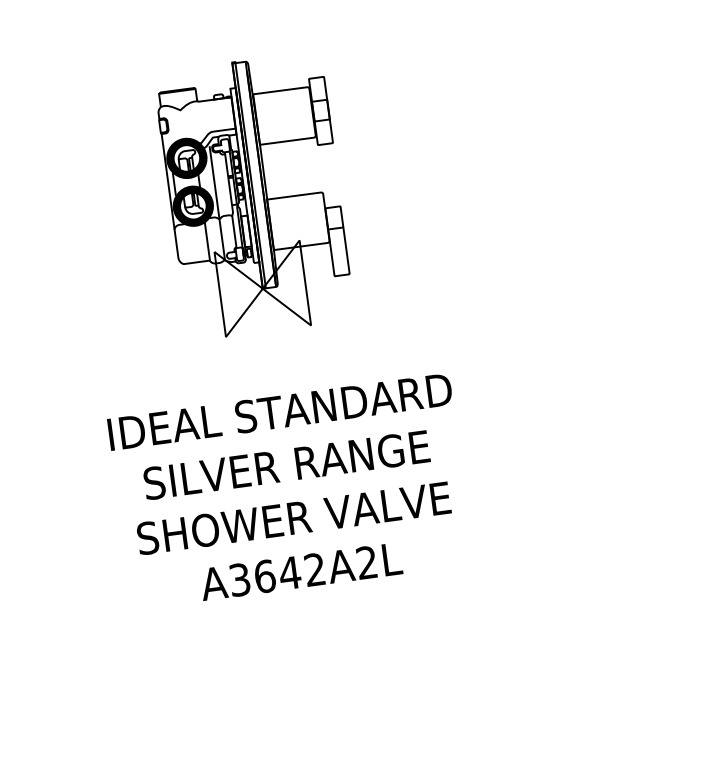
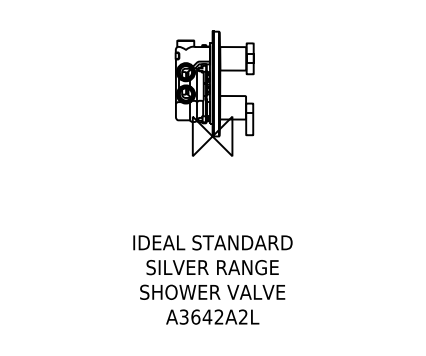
text: (289, 490) -> (212, 279), moved

